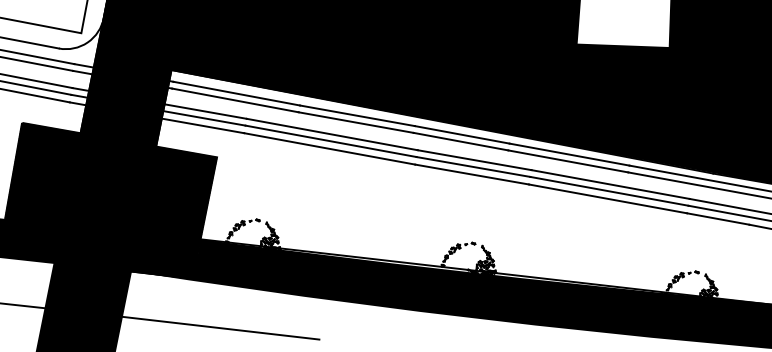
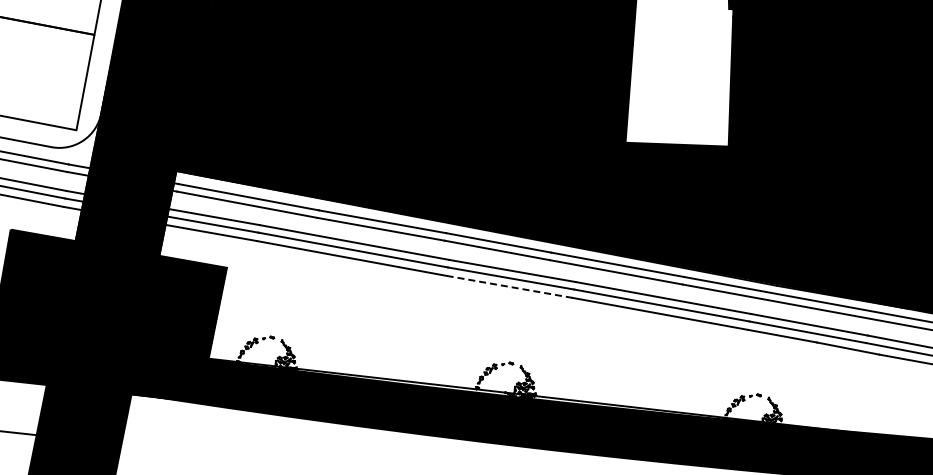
line: (472, 174) -> (510, 286), solid -> dashed
line: (220, 327) -> (230, 456), removed

